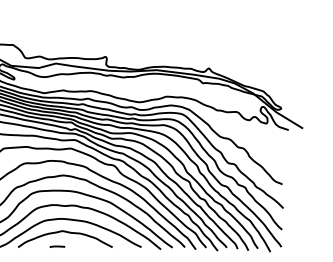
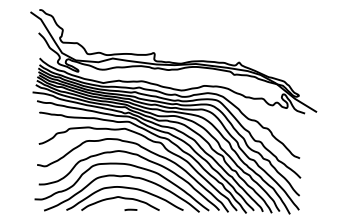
line: (56, 246) -> (130, 209), moved

